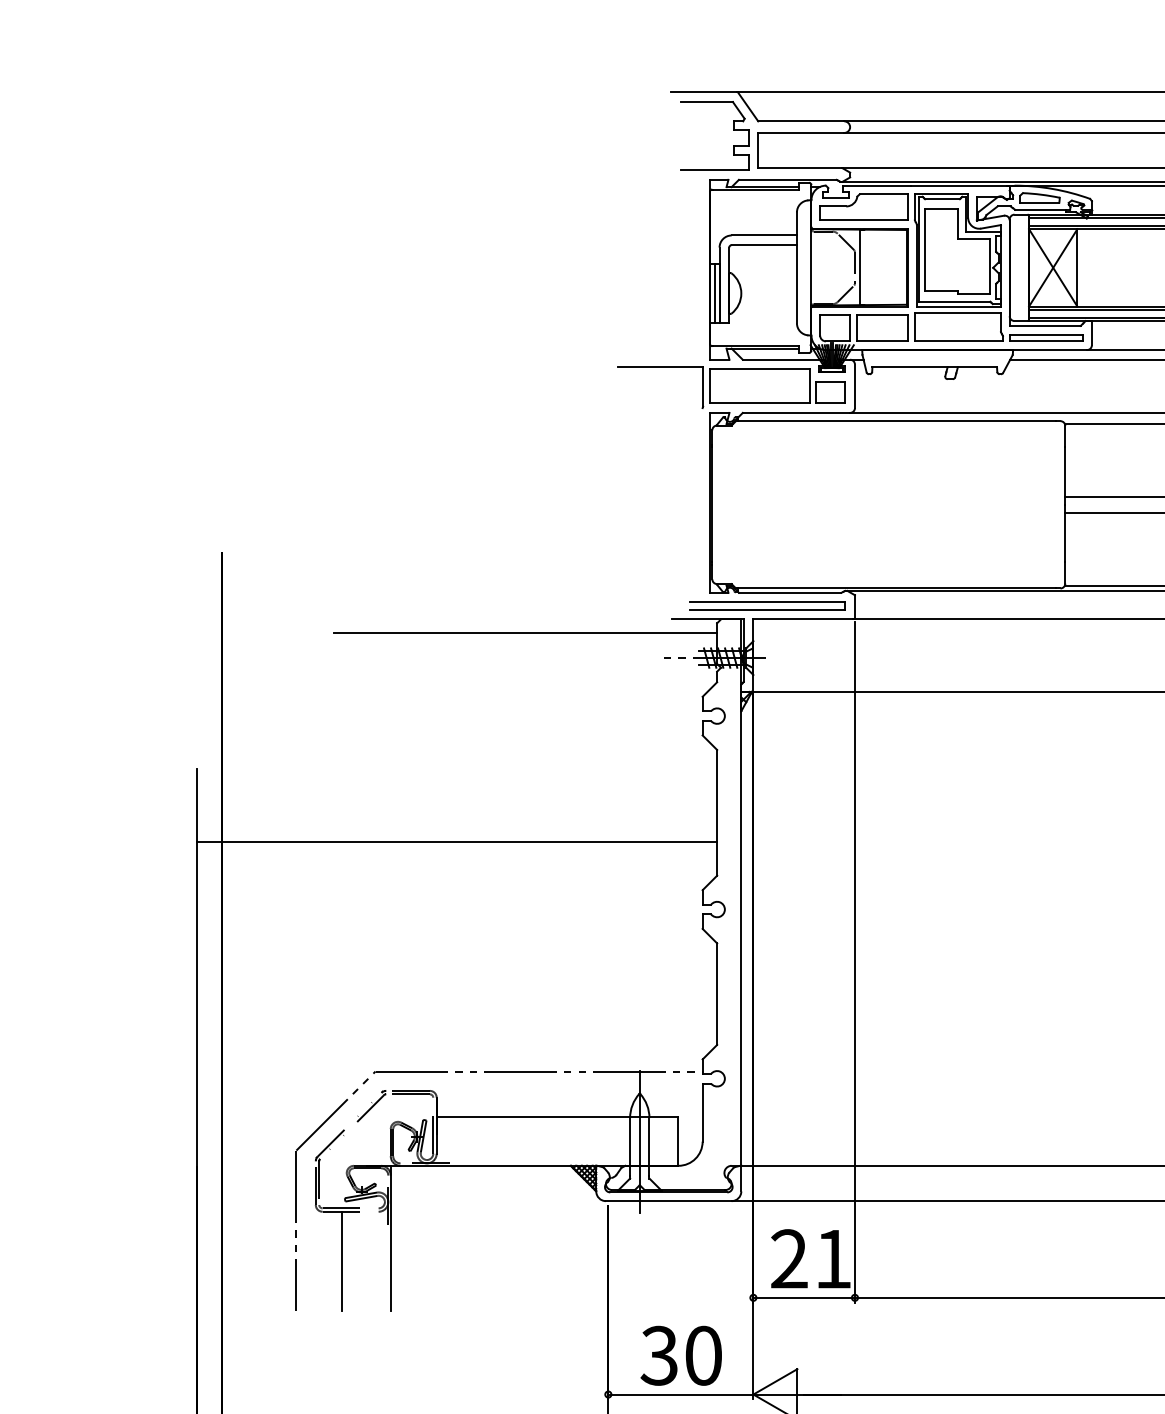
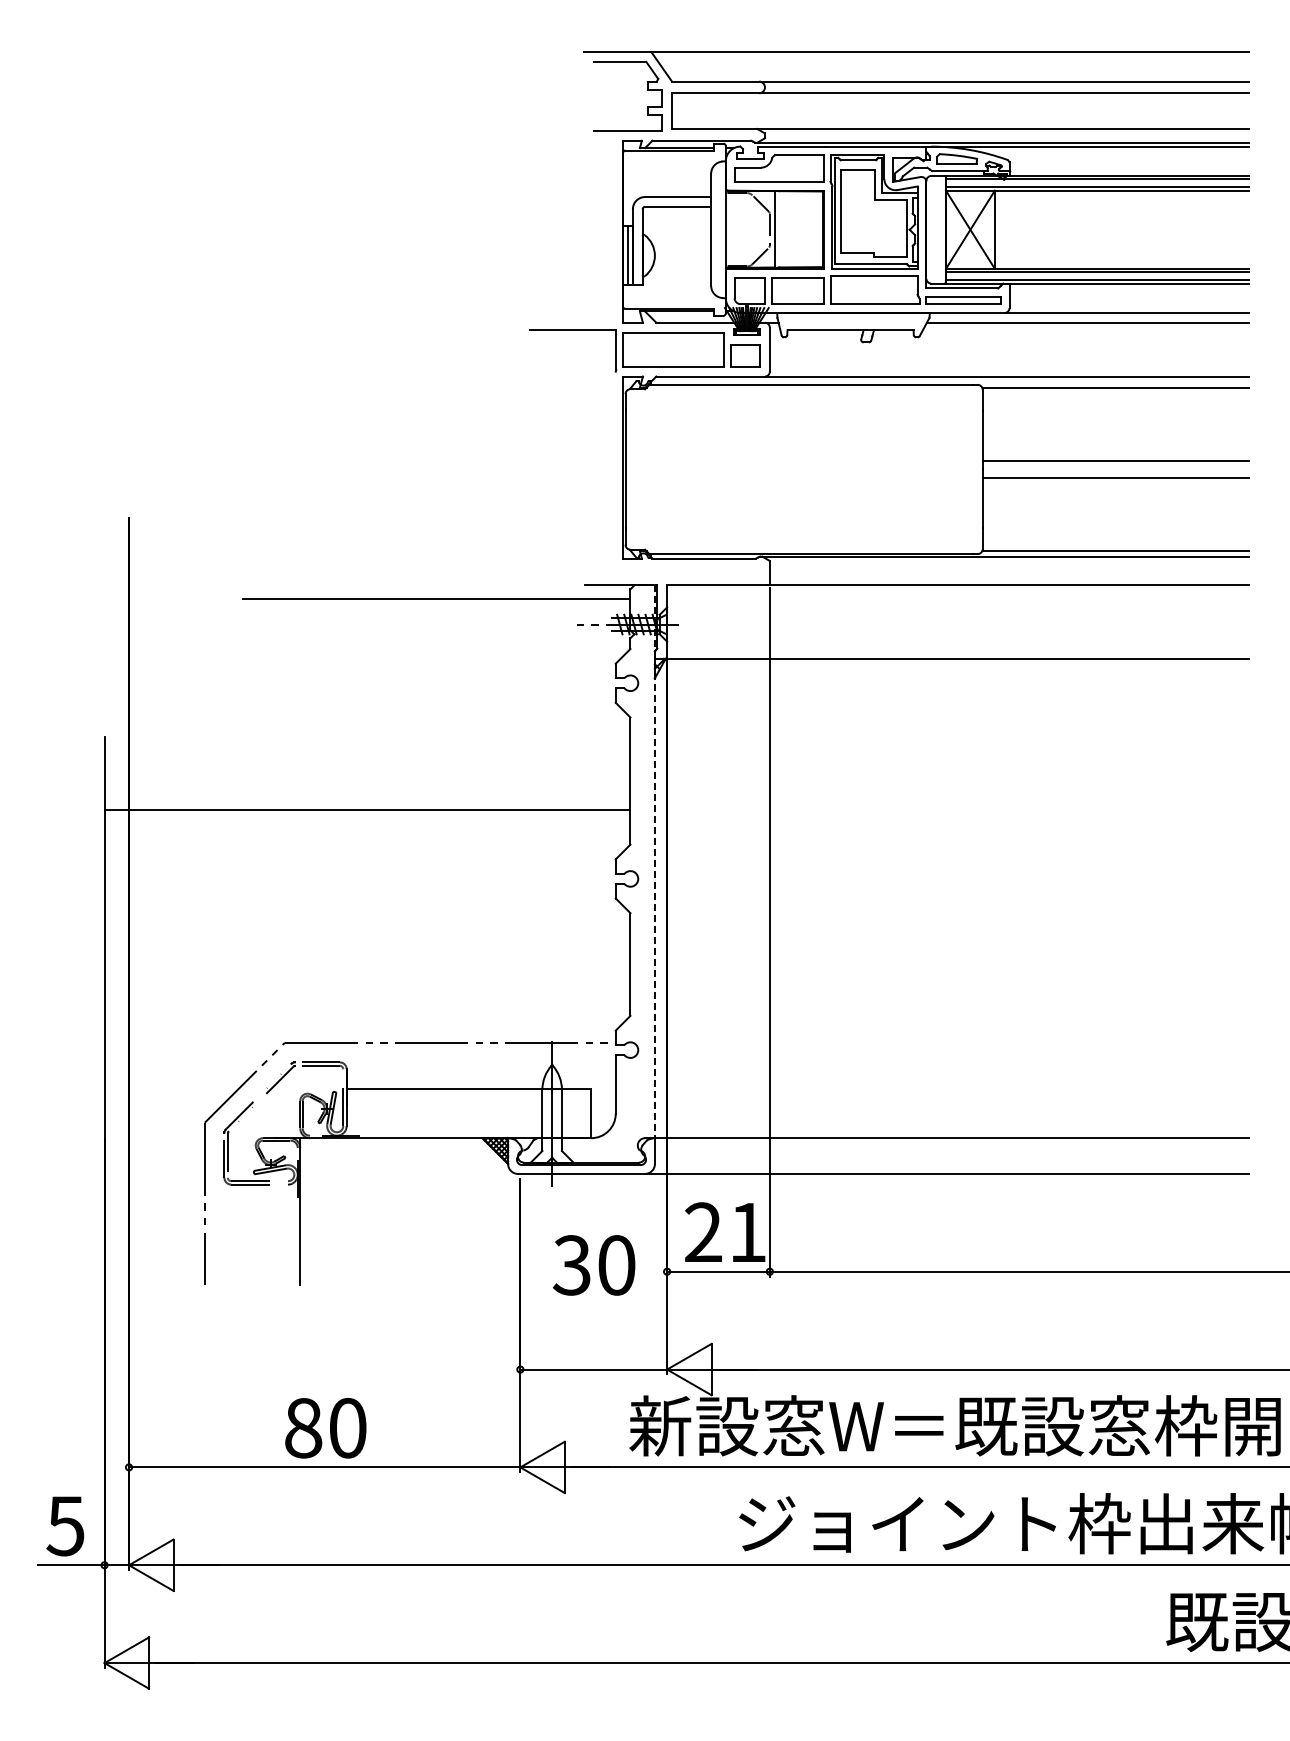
part: (767, 605) -> (681, 571), removed
line: (740, 893) -> (654, 862), solid -> dashed
line: (342, 1261) -> (251, 1234), removed
text: (681, 1355) -> (594, 1265), moved

